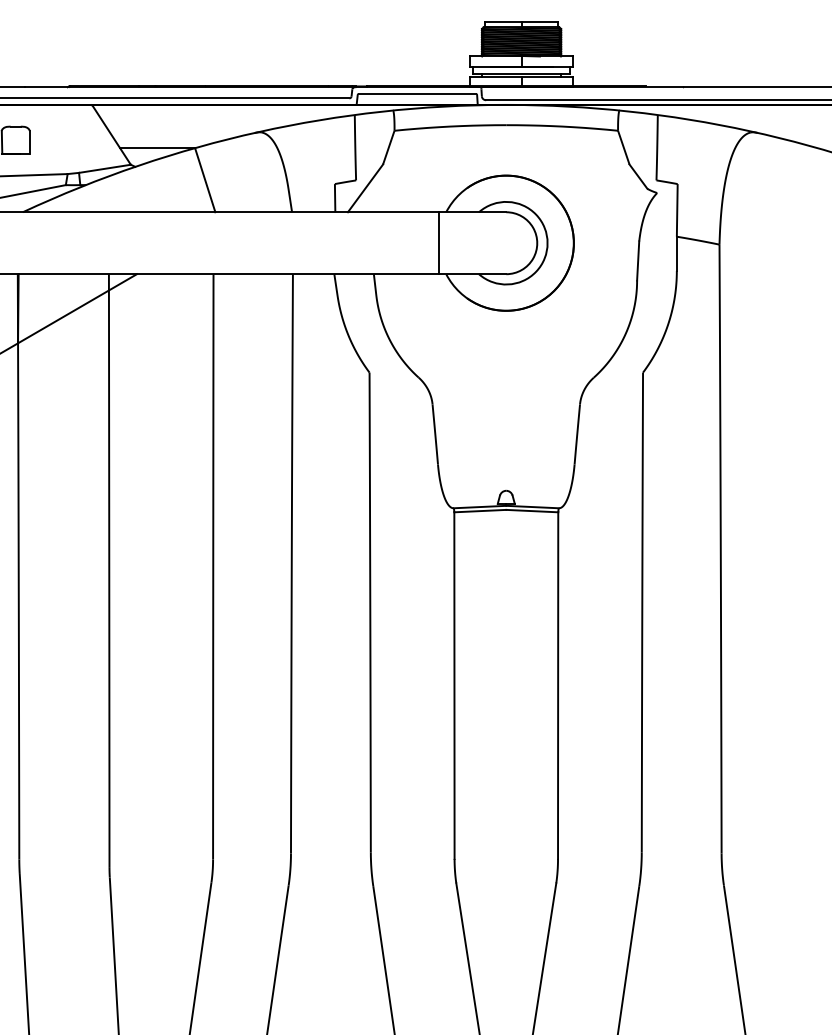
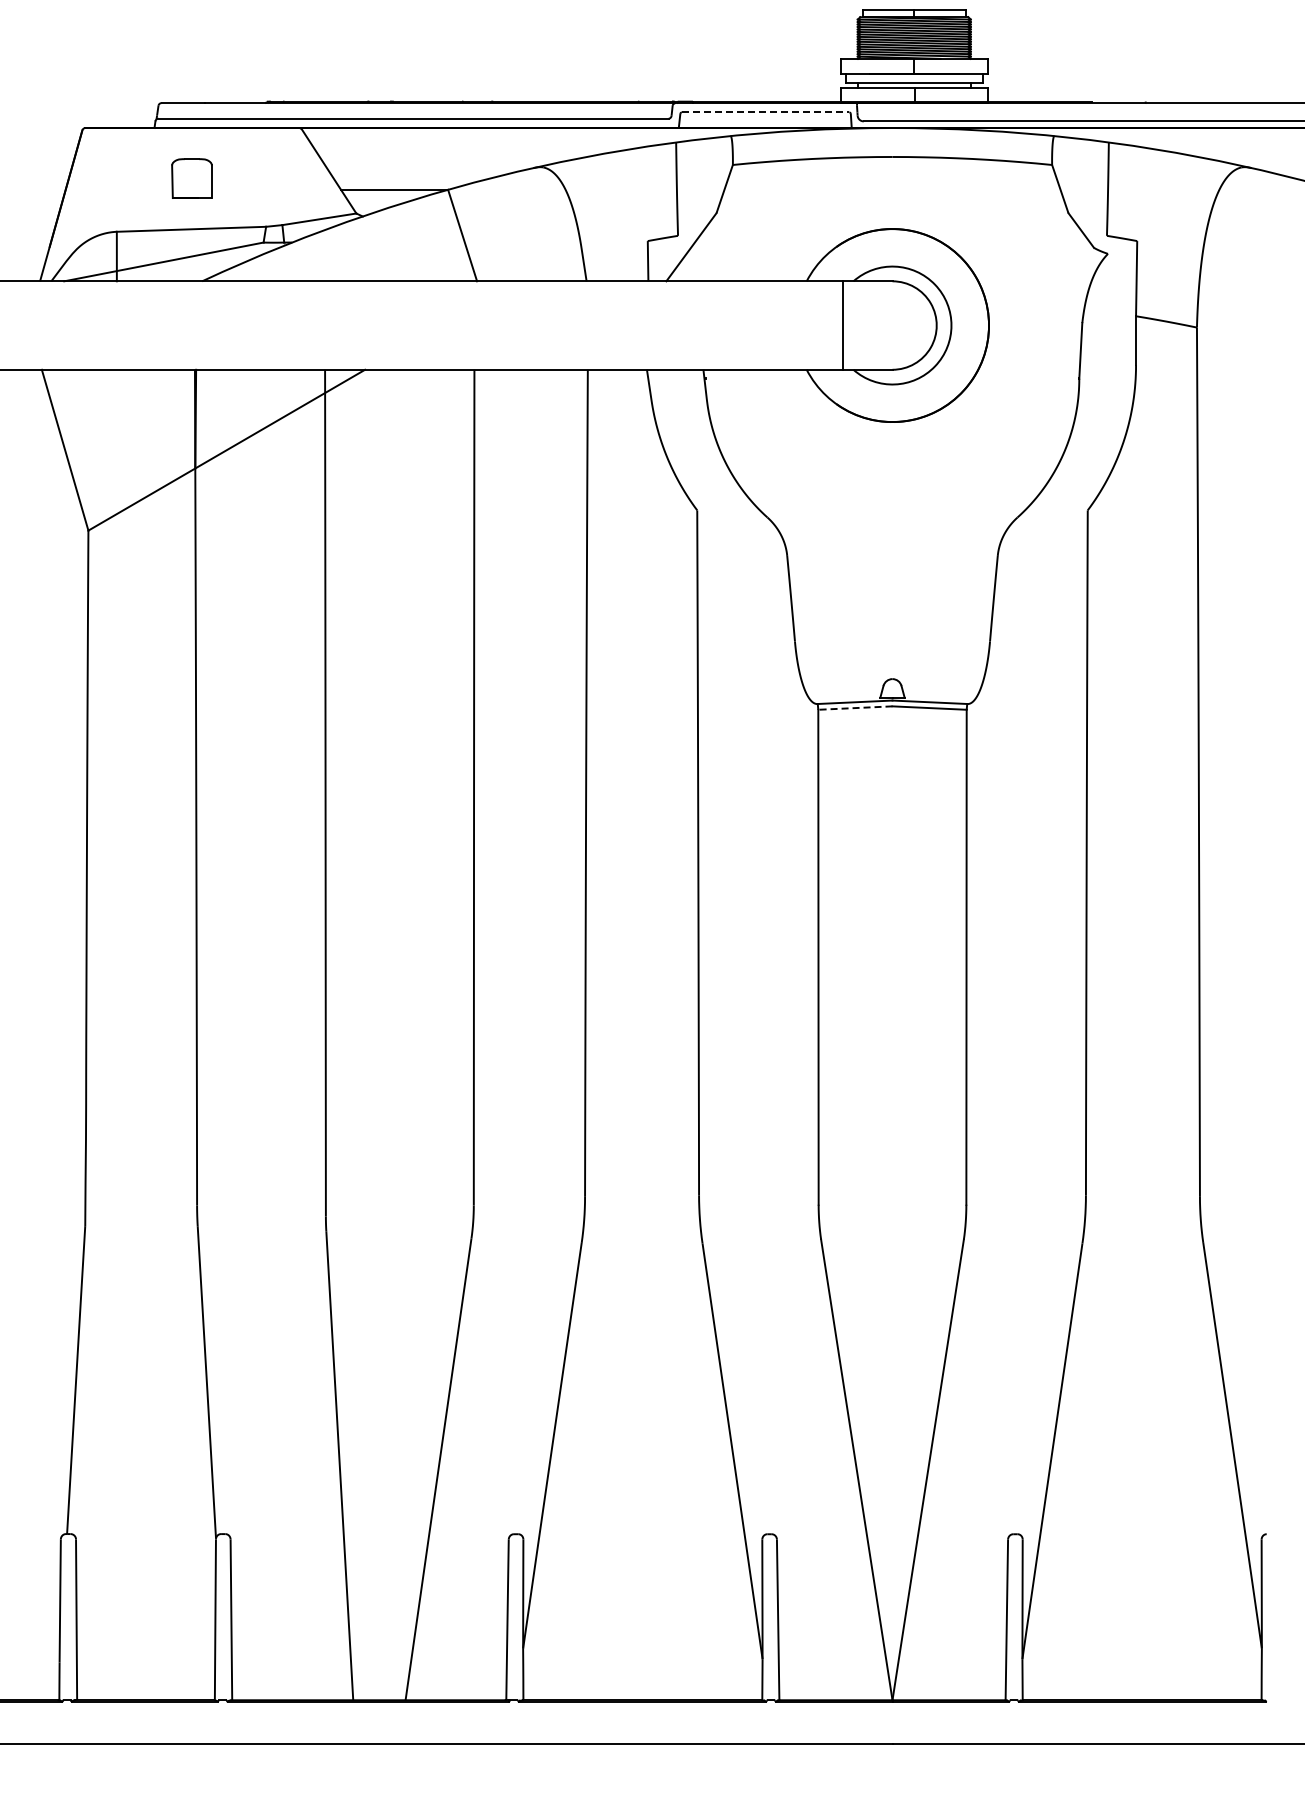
line: (417, 94) -> (765, 112), solid -> dashed
line: (439, 243) -> (842, 325), moved
line: (479, 511) -> (854, 708), solid -> dashed

